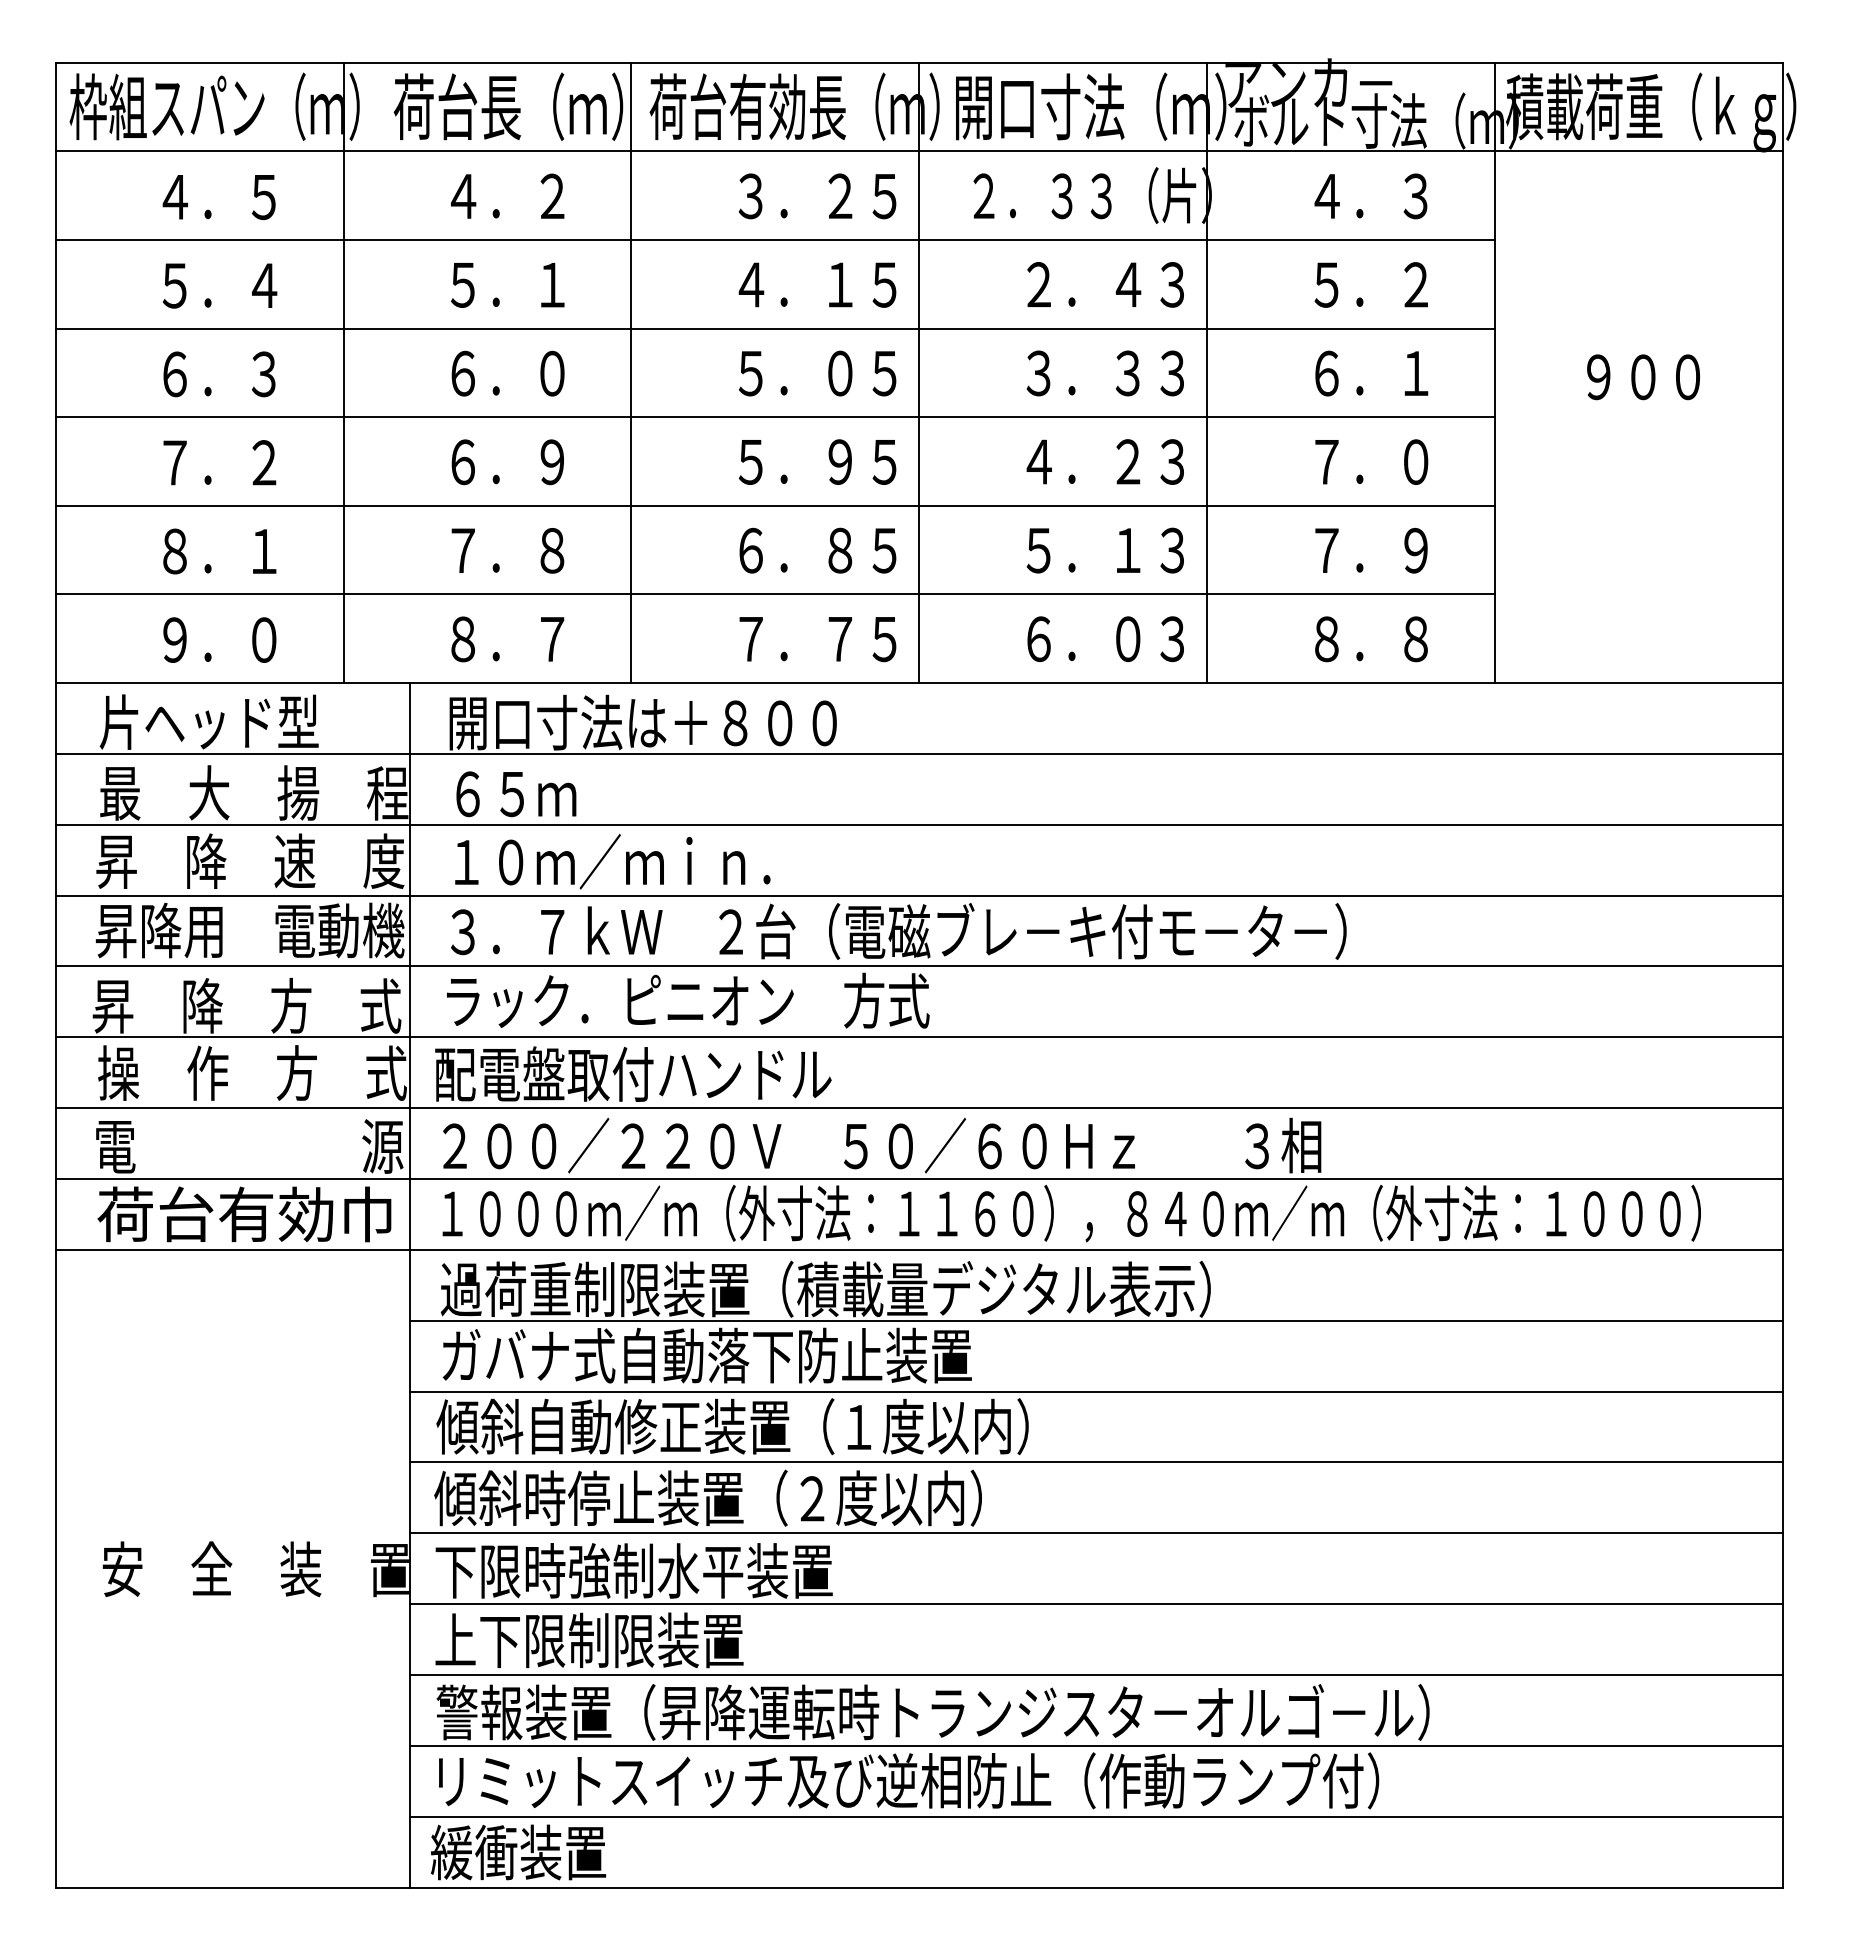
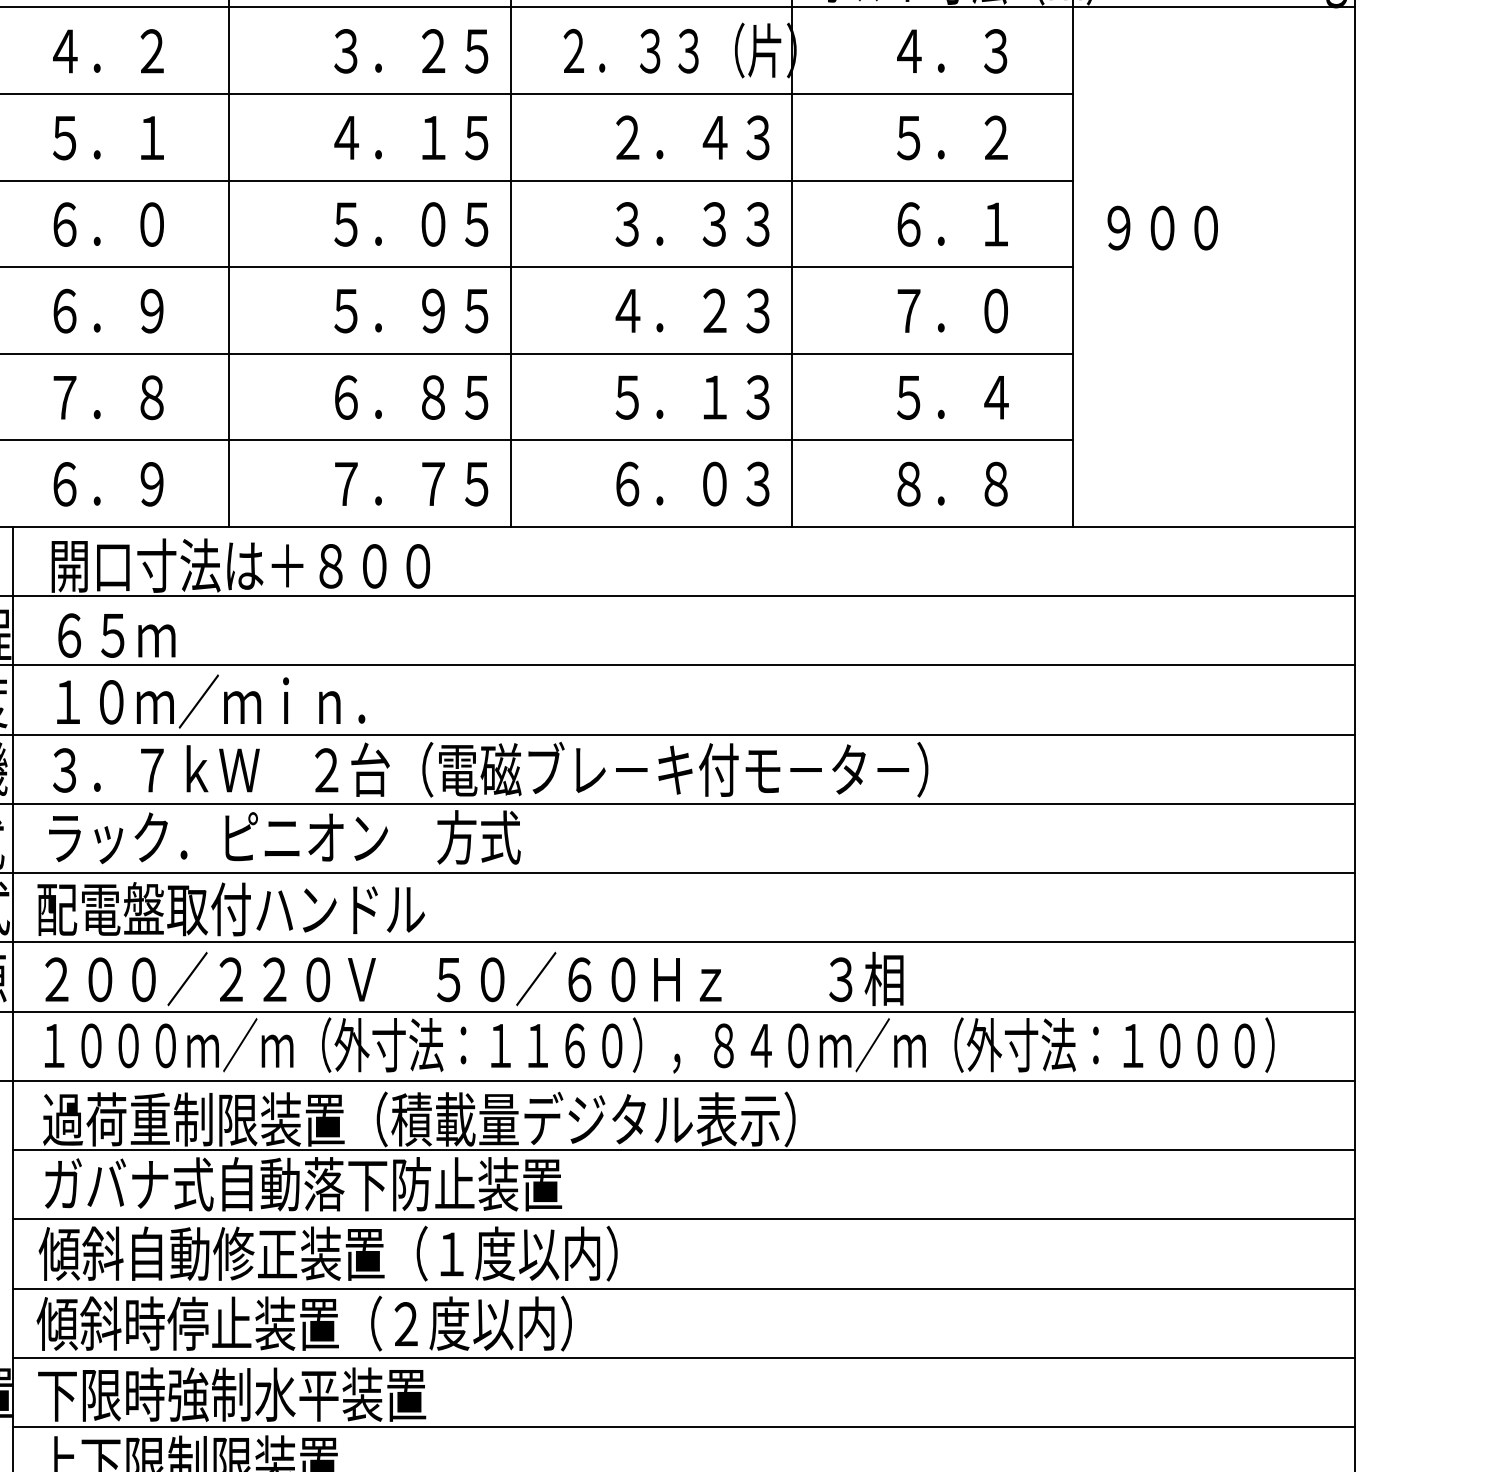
text: (1643, 377) -> (1162, 228), moved
text: (1371, 550) -> (952, 397), ７．９ -> ５．４
text: (507, 639) -> (108, 484), ８．７ -> ６．９

